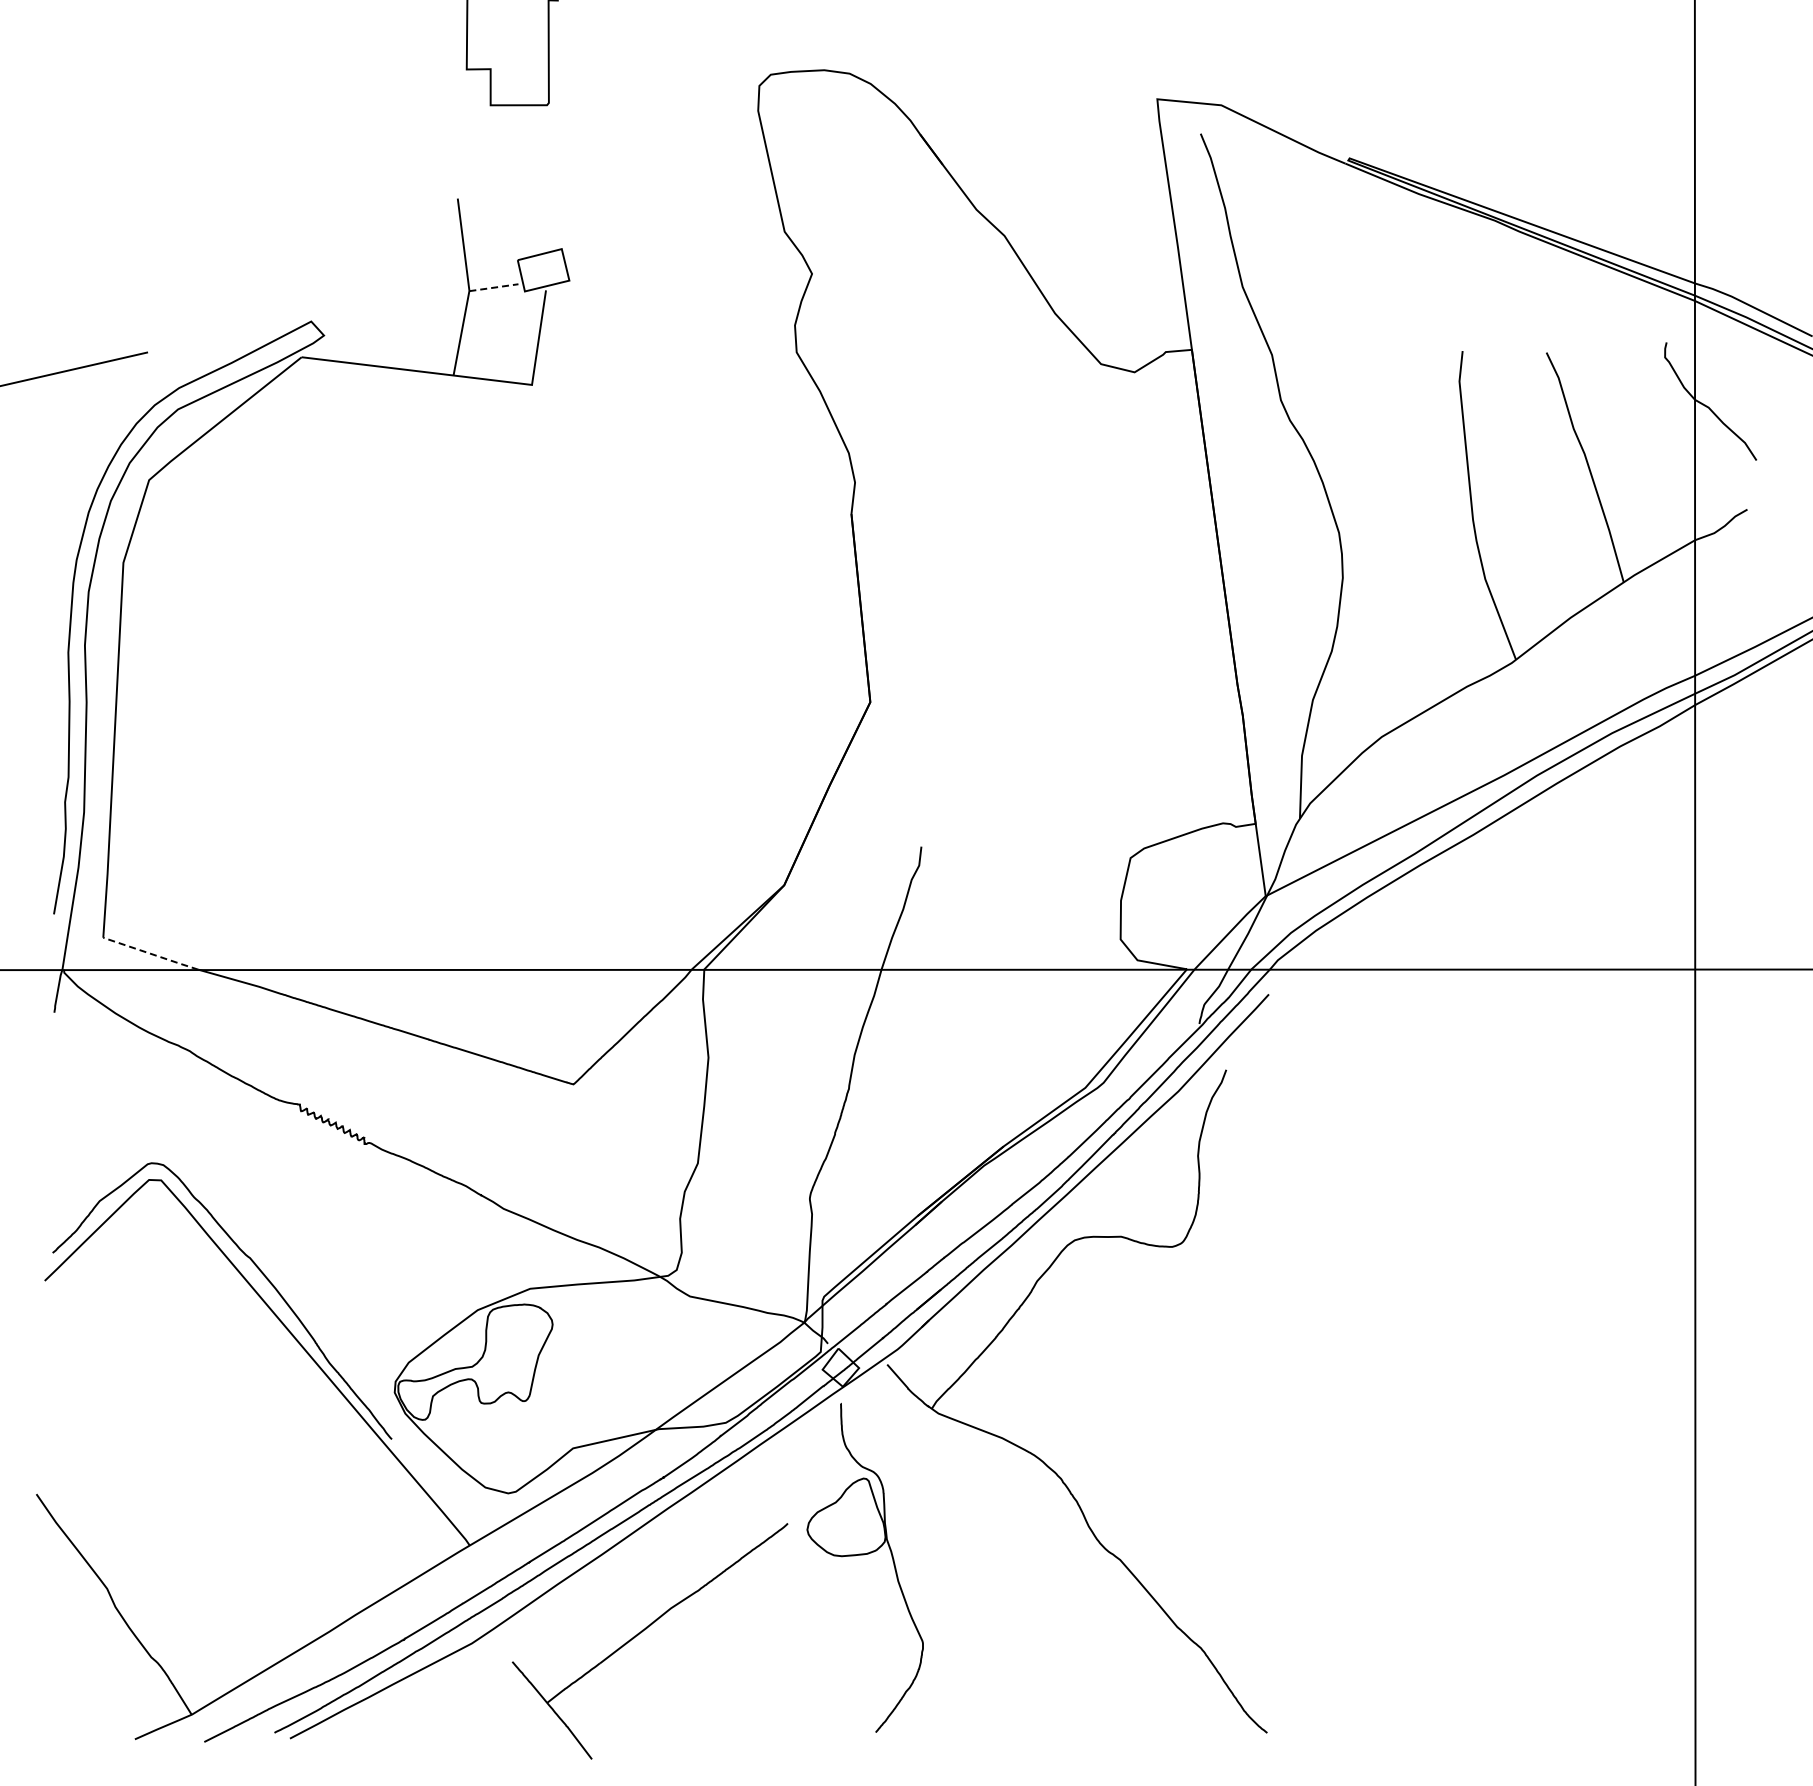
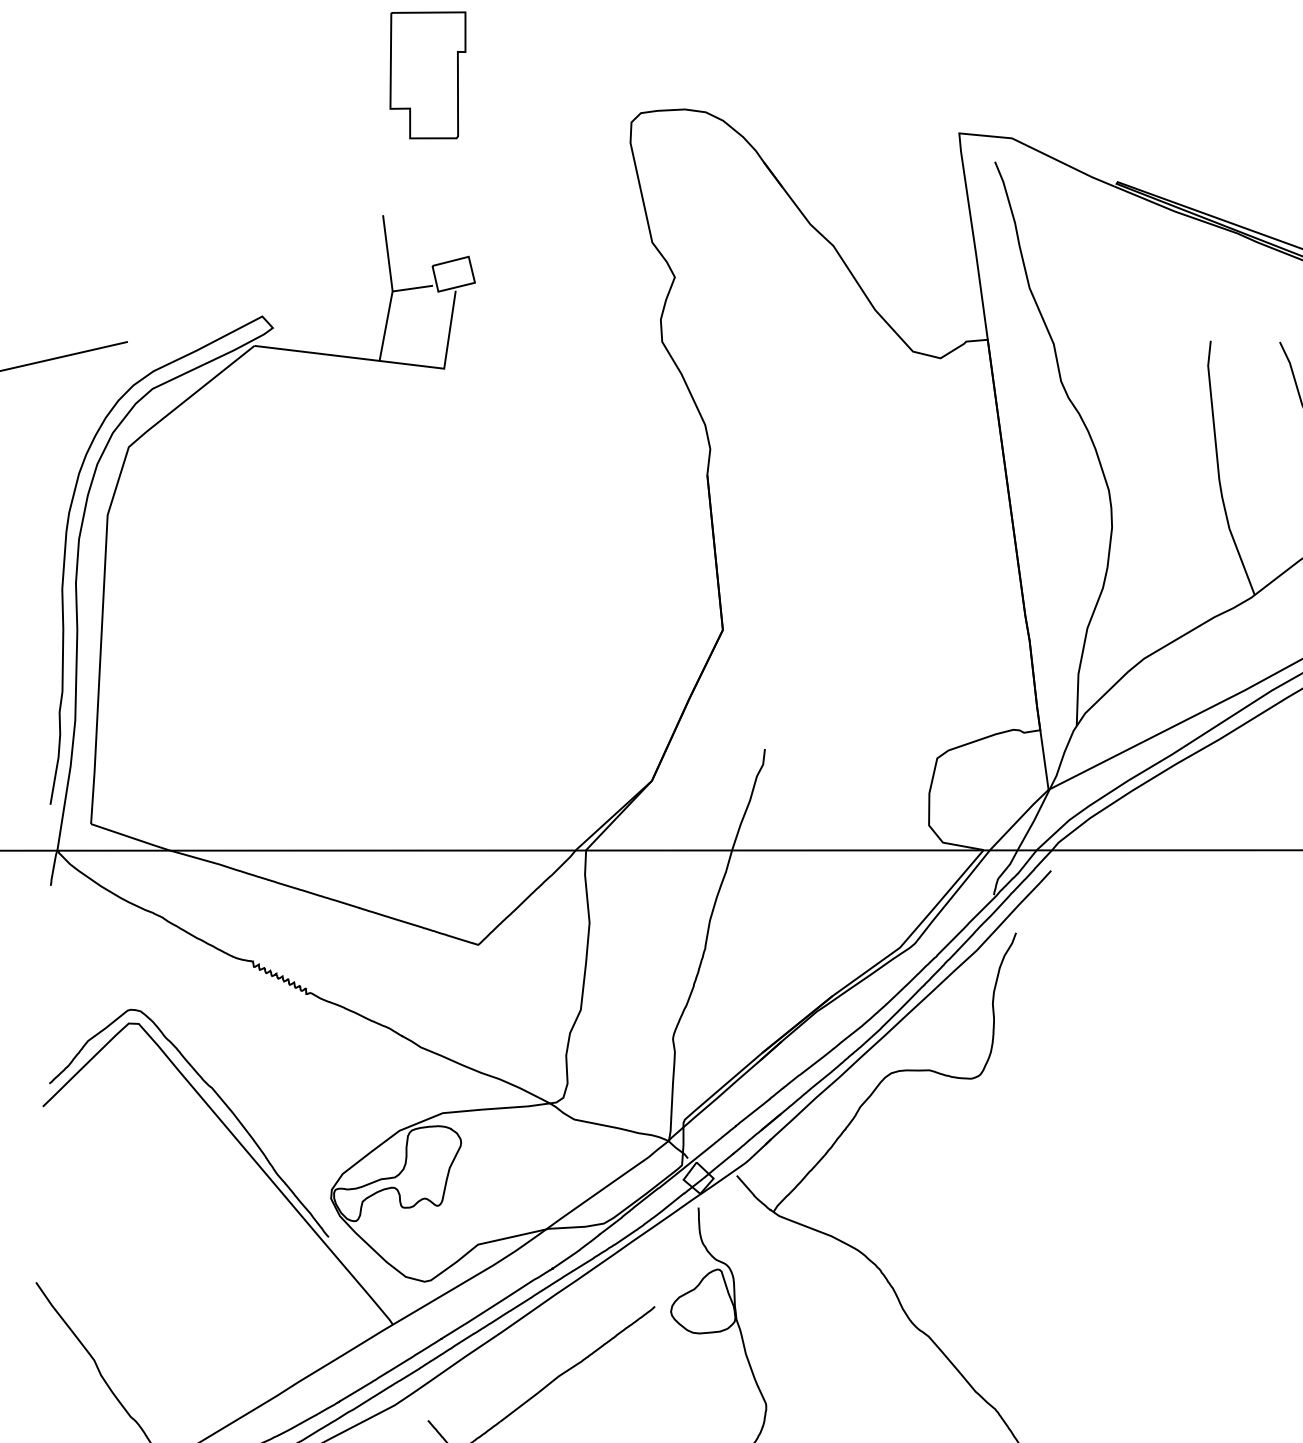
line: (493, 287) -> (412, 288), dashed -> solid
line: (151, 953) -> (130, 837), dashed -> solid

